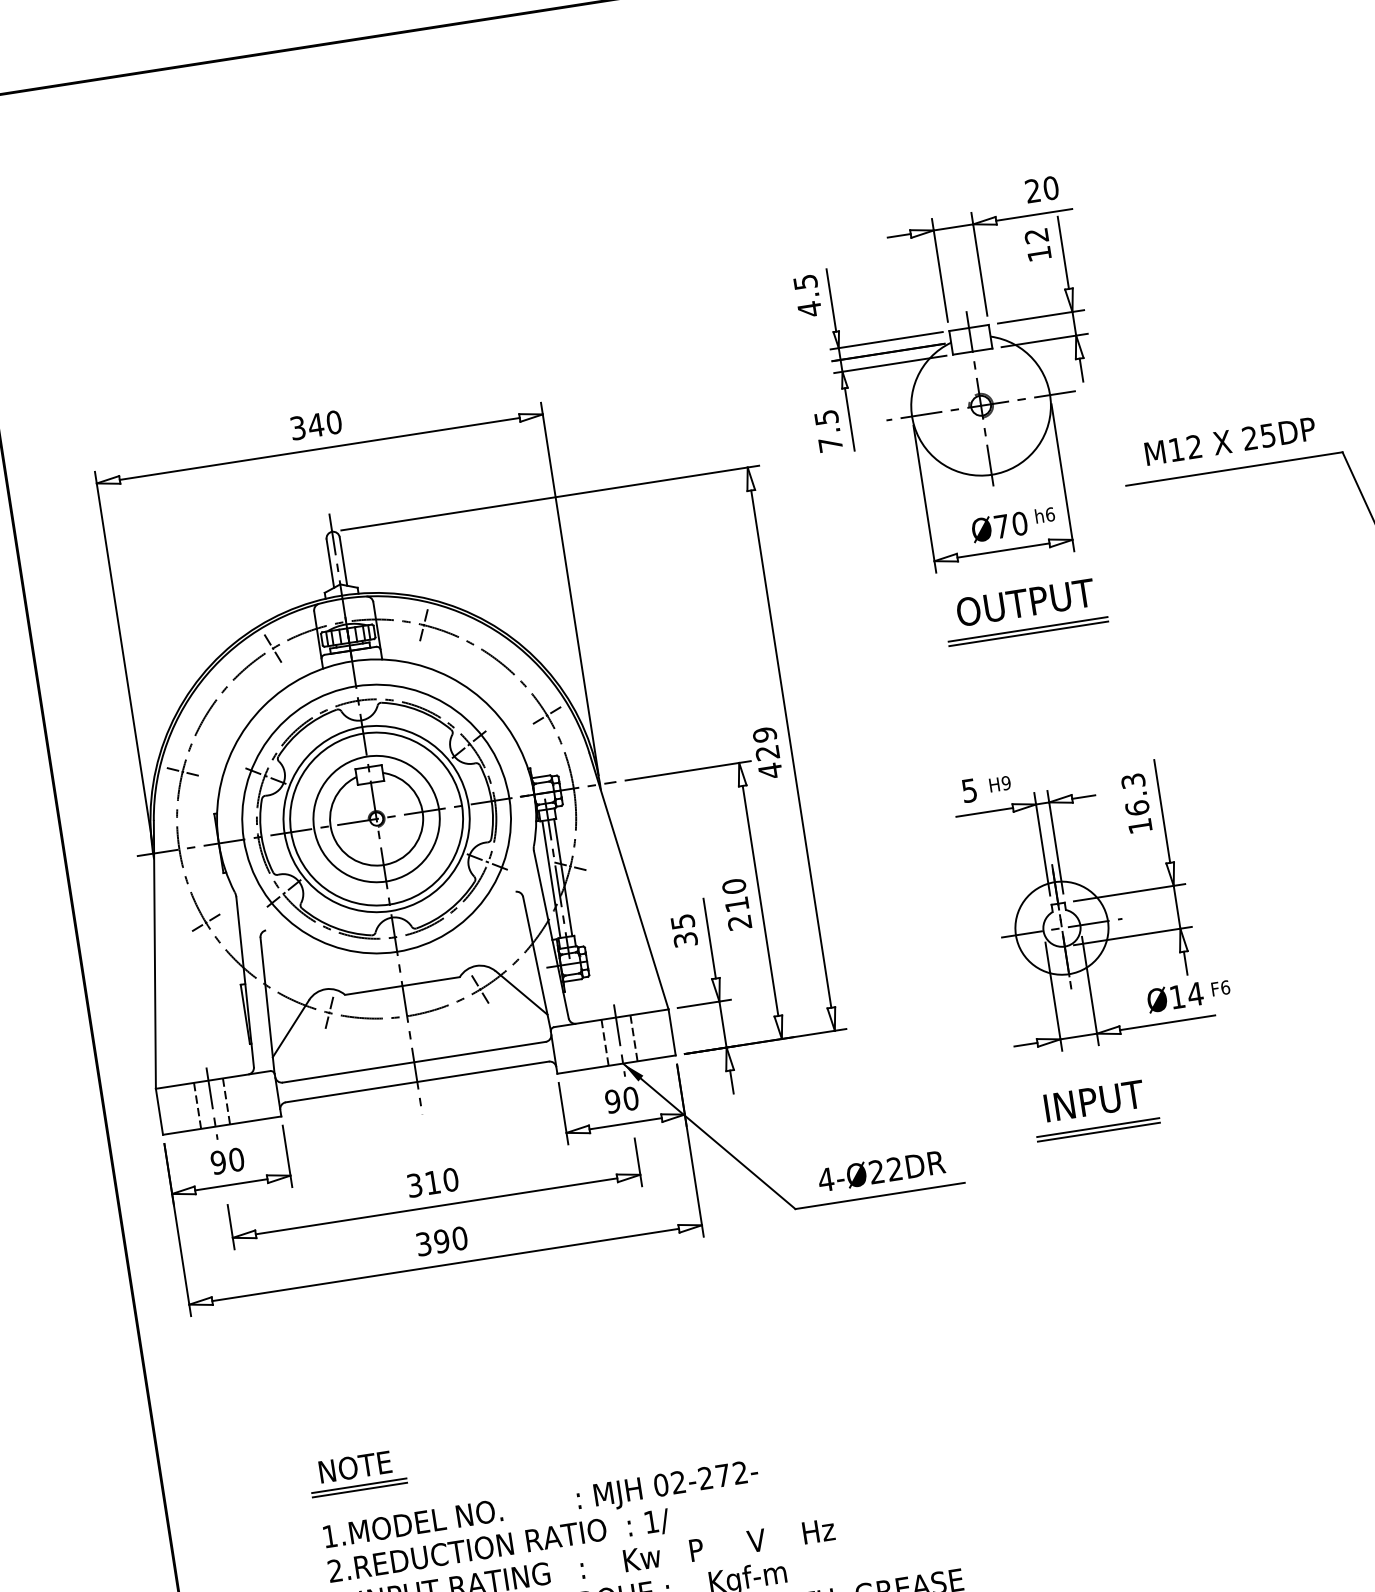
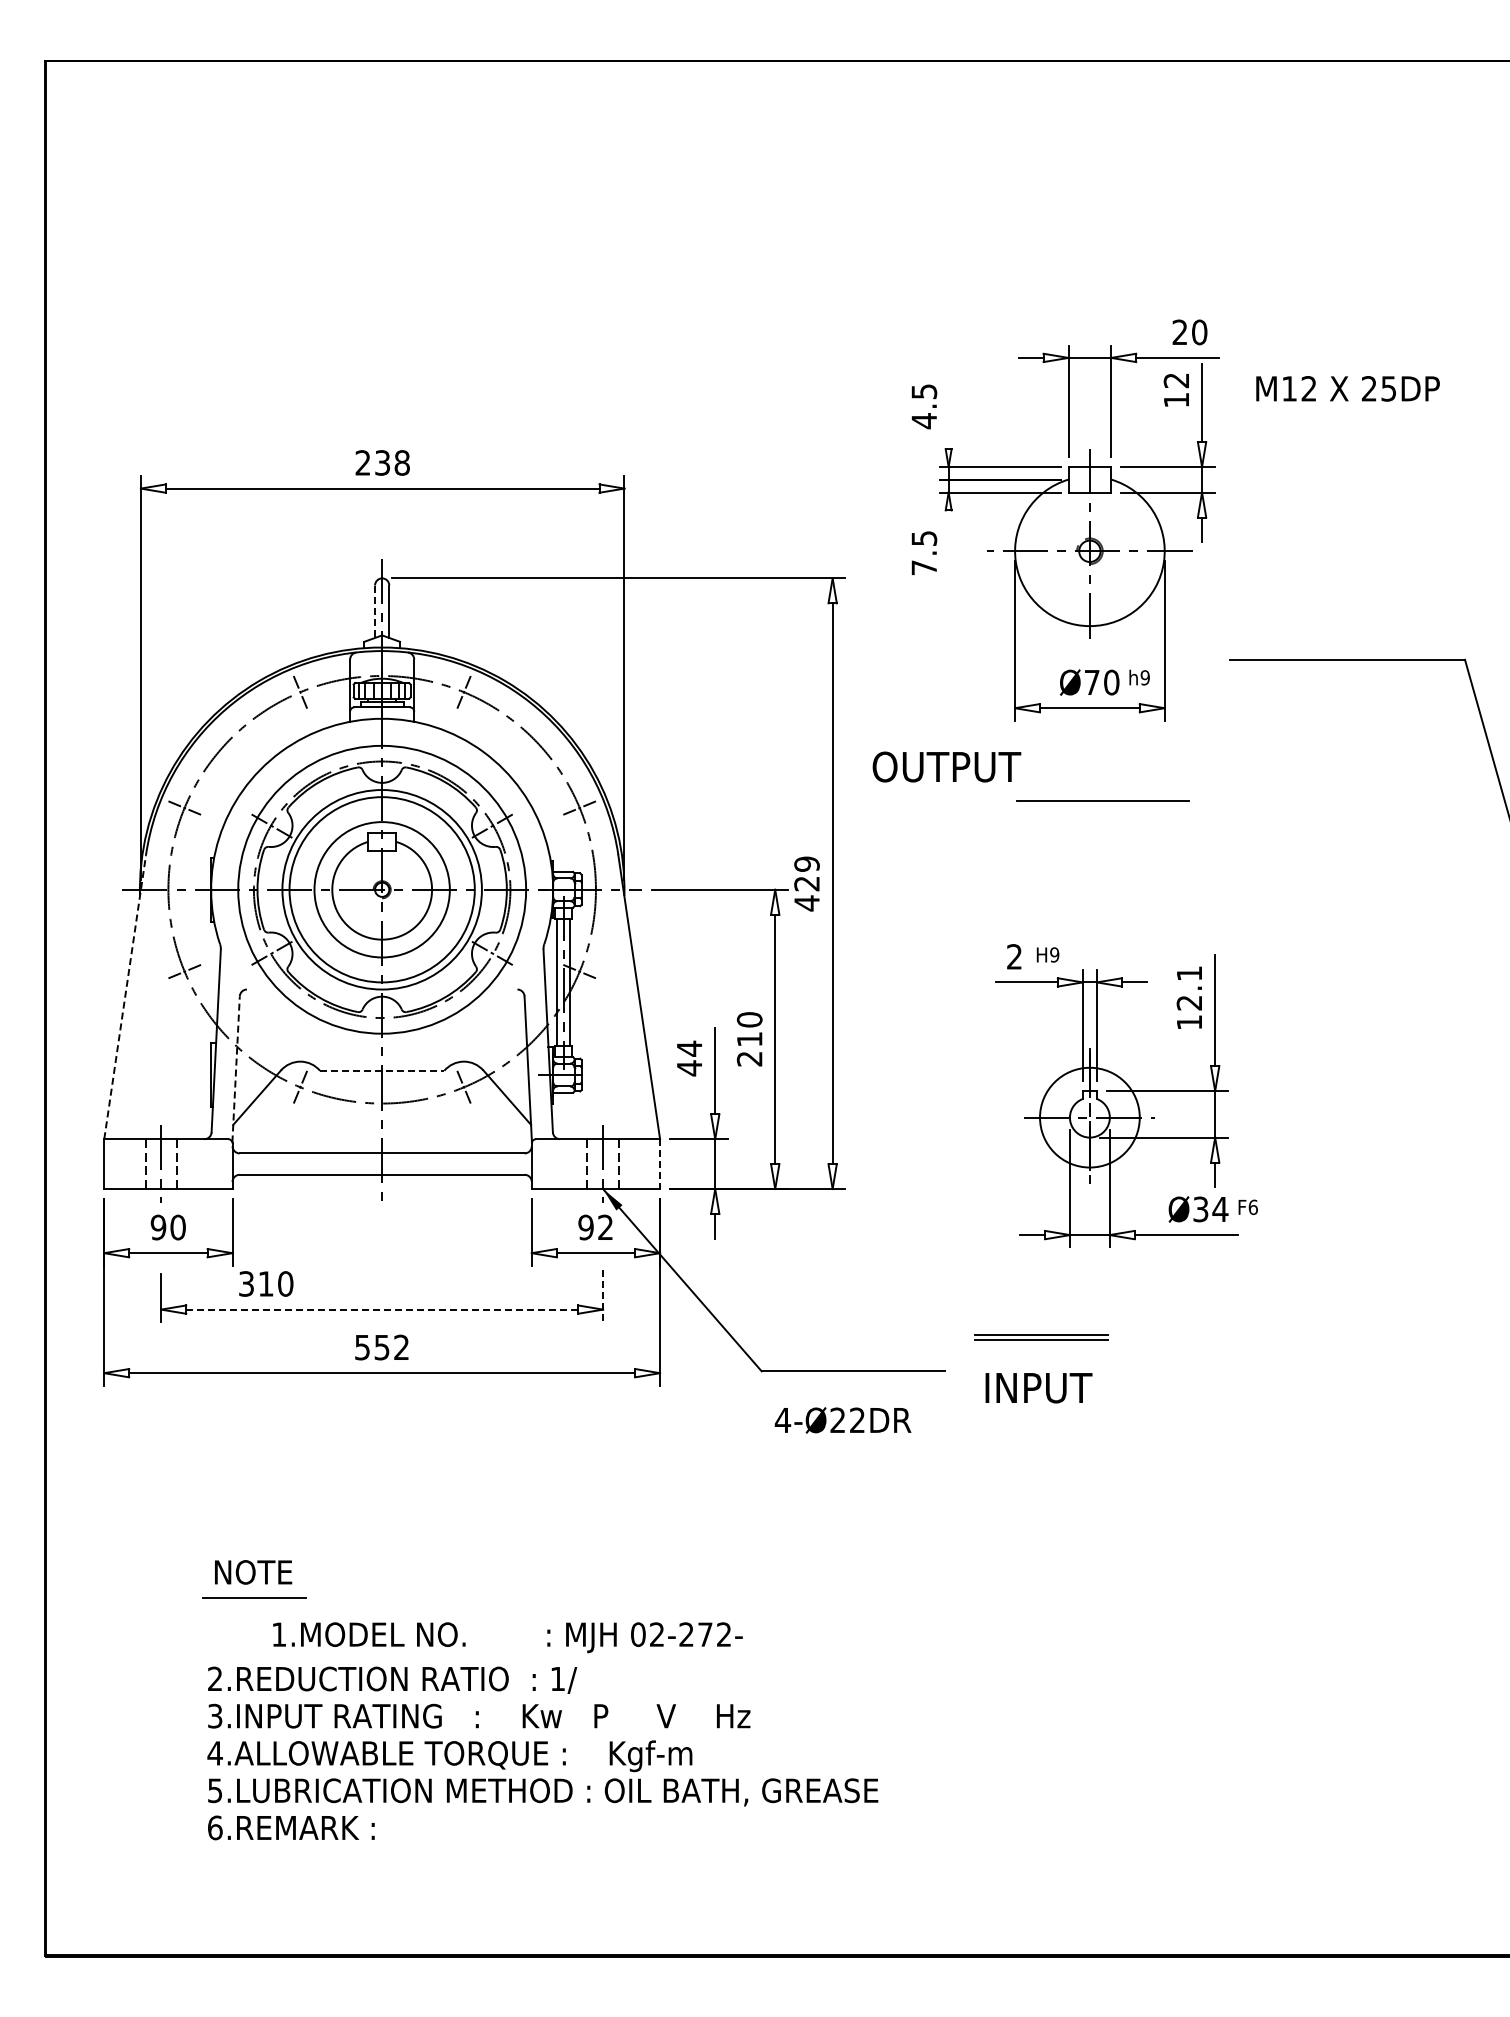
line: (831, 300) -> (948, 415), removed
line: (849, 419) -> (948, 544), removed
text: (315, 424) -> (382, 462), 340 -> 238
text: (1229, 441) -> (1347, 388), moved
text: (1049, 514) -> (1144, 677), h6 -> h9
line: (330, 564) -> (375, 612), solid -> dashed
text: (1025, 602) -> (946, 766), moved
line: (1027, 629) -> (1102, 795), removed
text: (969, 790) -> (1014, 956), 5 -> 2
text: (1135, 794) -> (1189, 988), 16.3 -> 12.1
text: (684, 930) -> (689, 1058), 35 -> 44
line: (155, 955) -> (125, 997), solid -> dashed
line: (402, 985) -> (382, 1070), solid -> dashed
text: (1177, 997) -> (1200, 1209), Ø14 -> Ø34
line: (267, 1004) -> (236, 1068), solid -> dashed
line: (672, 1032) -> (660, 1164), solid -> dashed
text: (630, 1098) -> (605, 1227), 90 -> 92
text: (1094, 1101) -> (1038, 1388), moved
part: (1098, 1130) -> (1041, 1337), moved
line: (638, 1162) -> (603, 1296), solid -> dashed
text: (881, 1171) -> (842, 1420), moved
text: (433, 1182) -> (266, 1283), moved
line: (436, 1206) -> (382, 1309), solid -> dashed
text: (442, 1241) -> (382, 1347), 390 -> 552
line: (359, 1485) -> (254, 1592), removed
text: (540, 1506) -> (507, 1637), moved

